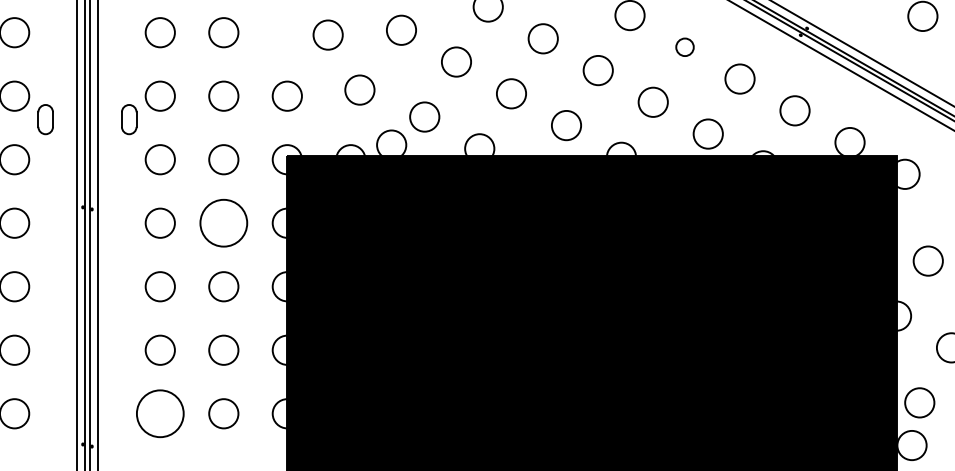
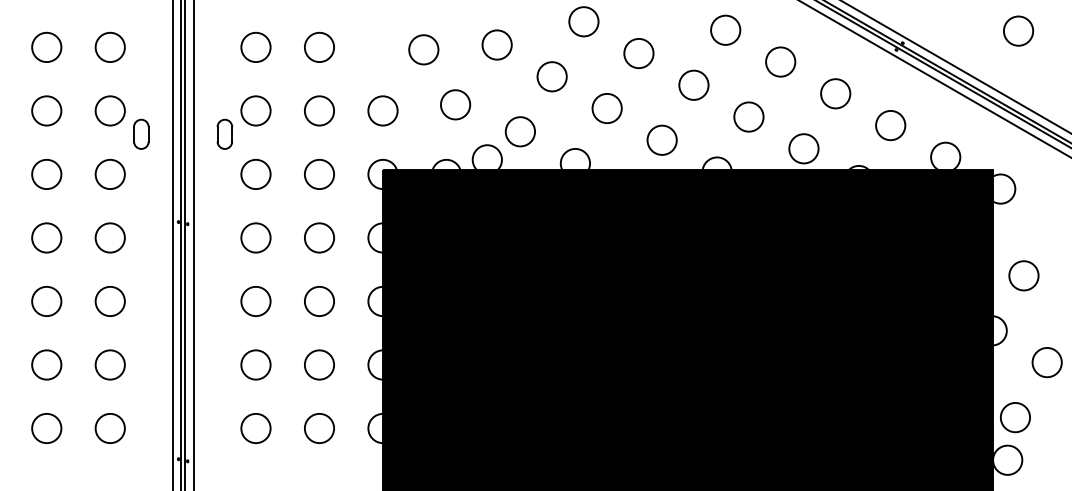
circle: (684, 46) -> (780, 61), size x1.67
circle: (223, 222) -> (319, 237), size x0.62
circle: (159, 413) -> (255, 428), size x0.62

